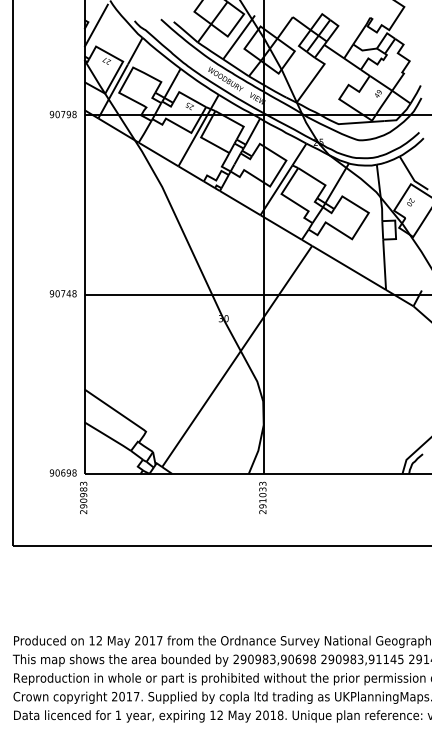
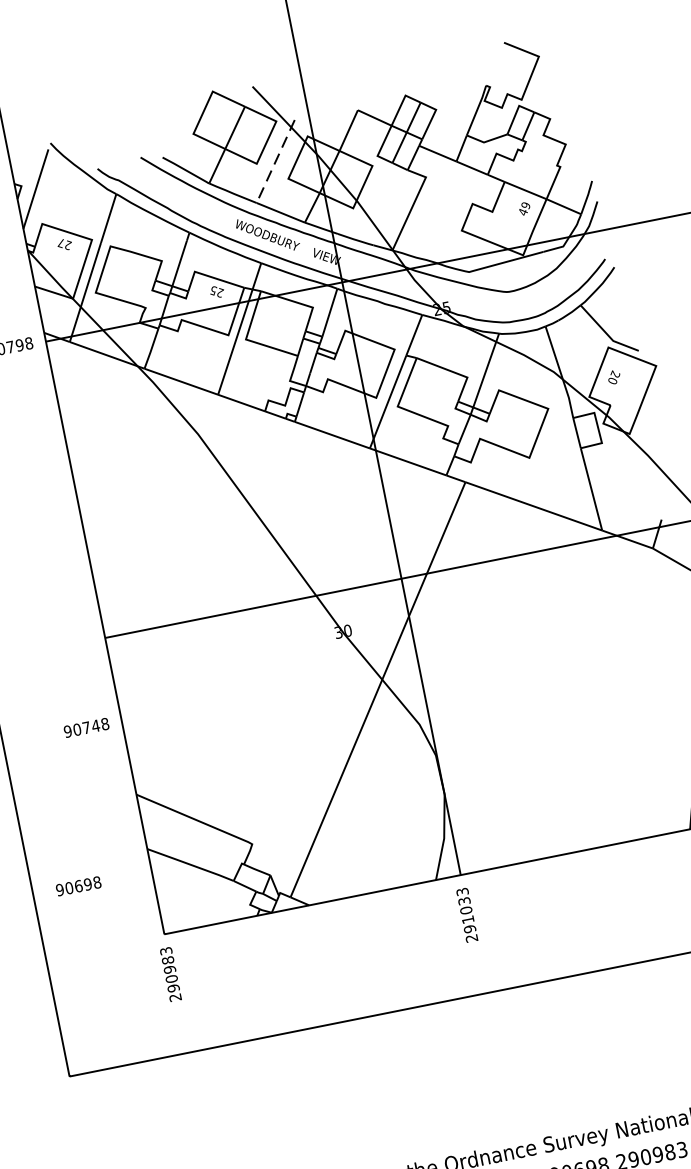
line: (238, 37) -> (274, 161), solid -> dashed
text: (62, 293) -> (85, 727), moved
text: (62, 472) -> (77, 885), moved

